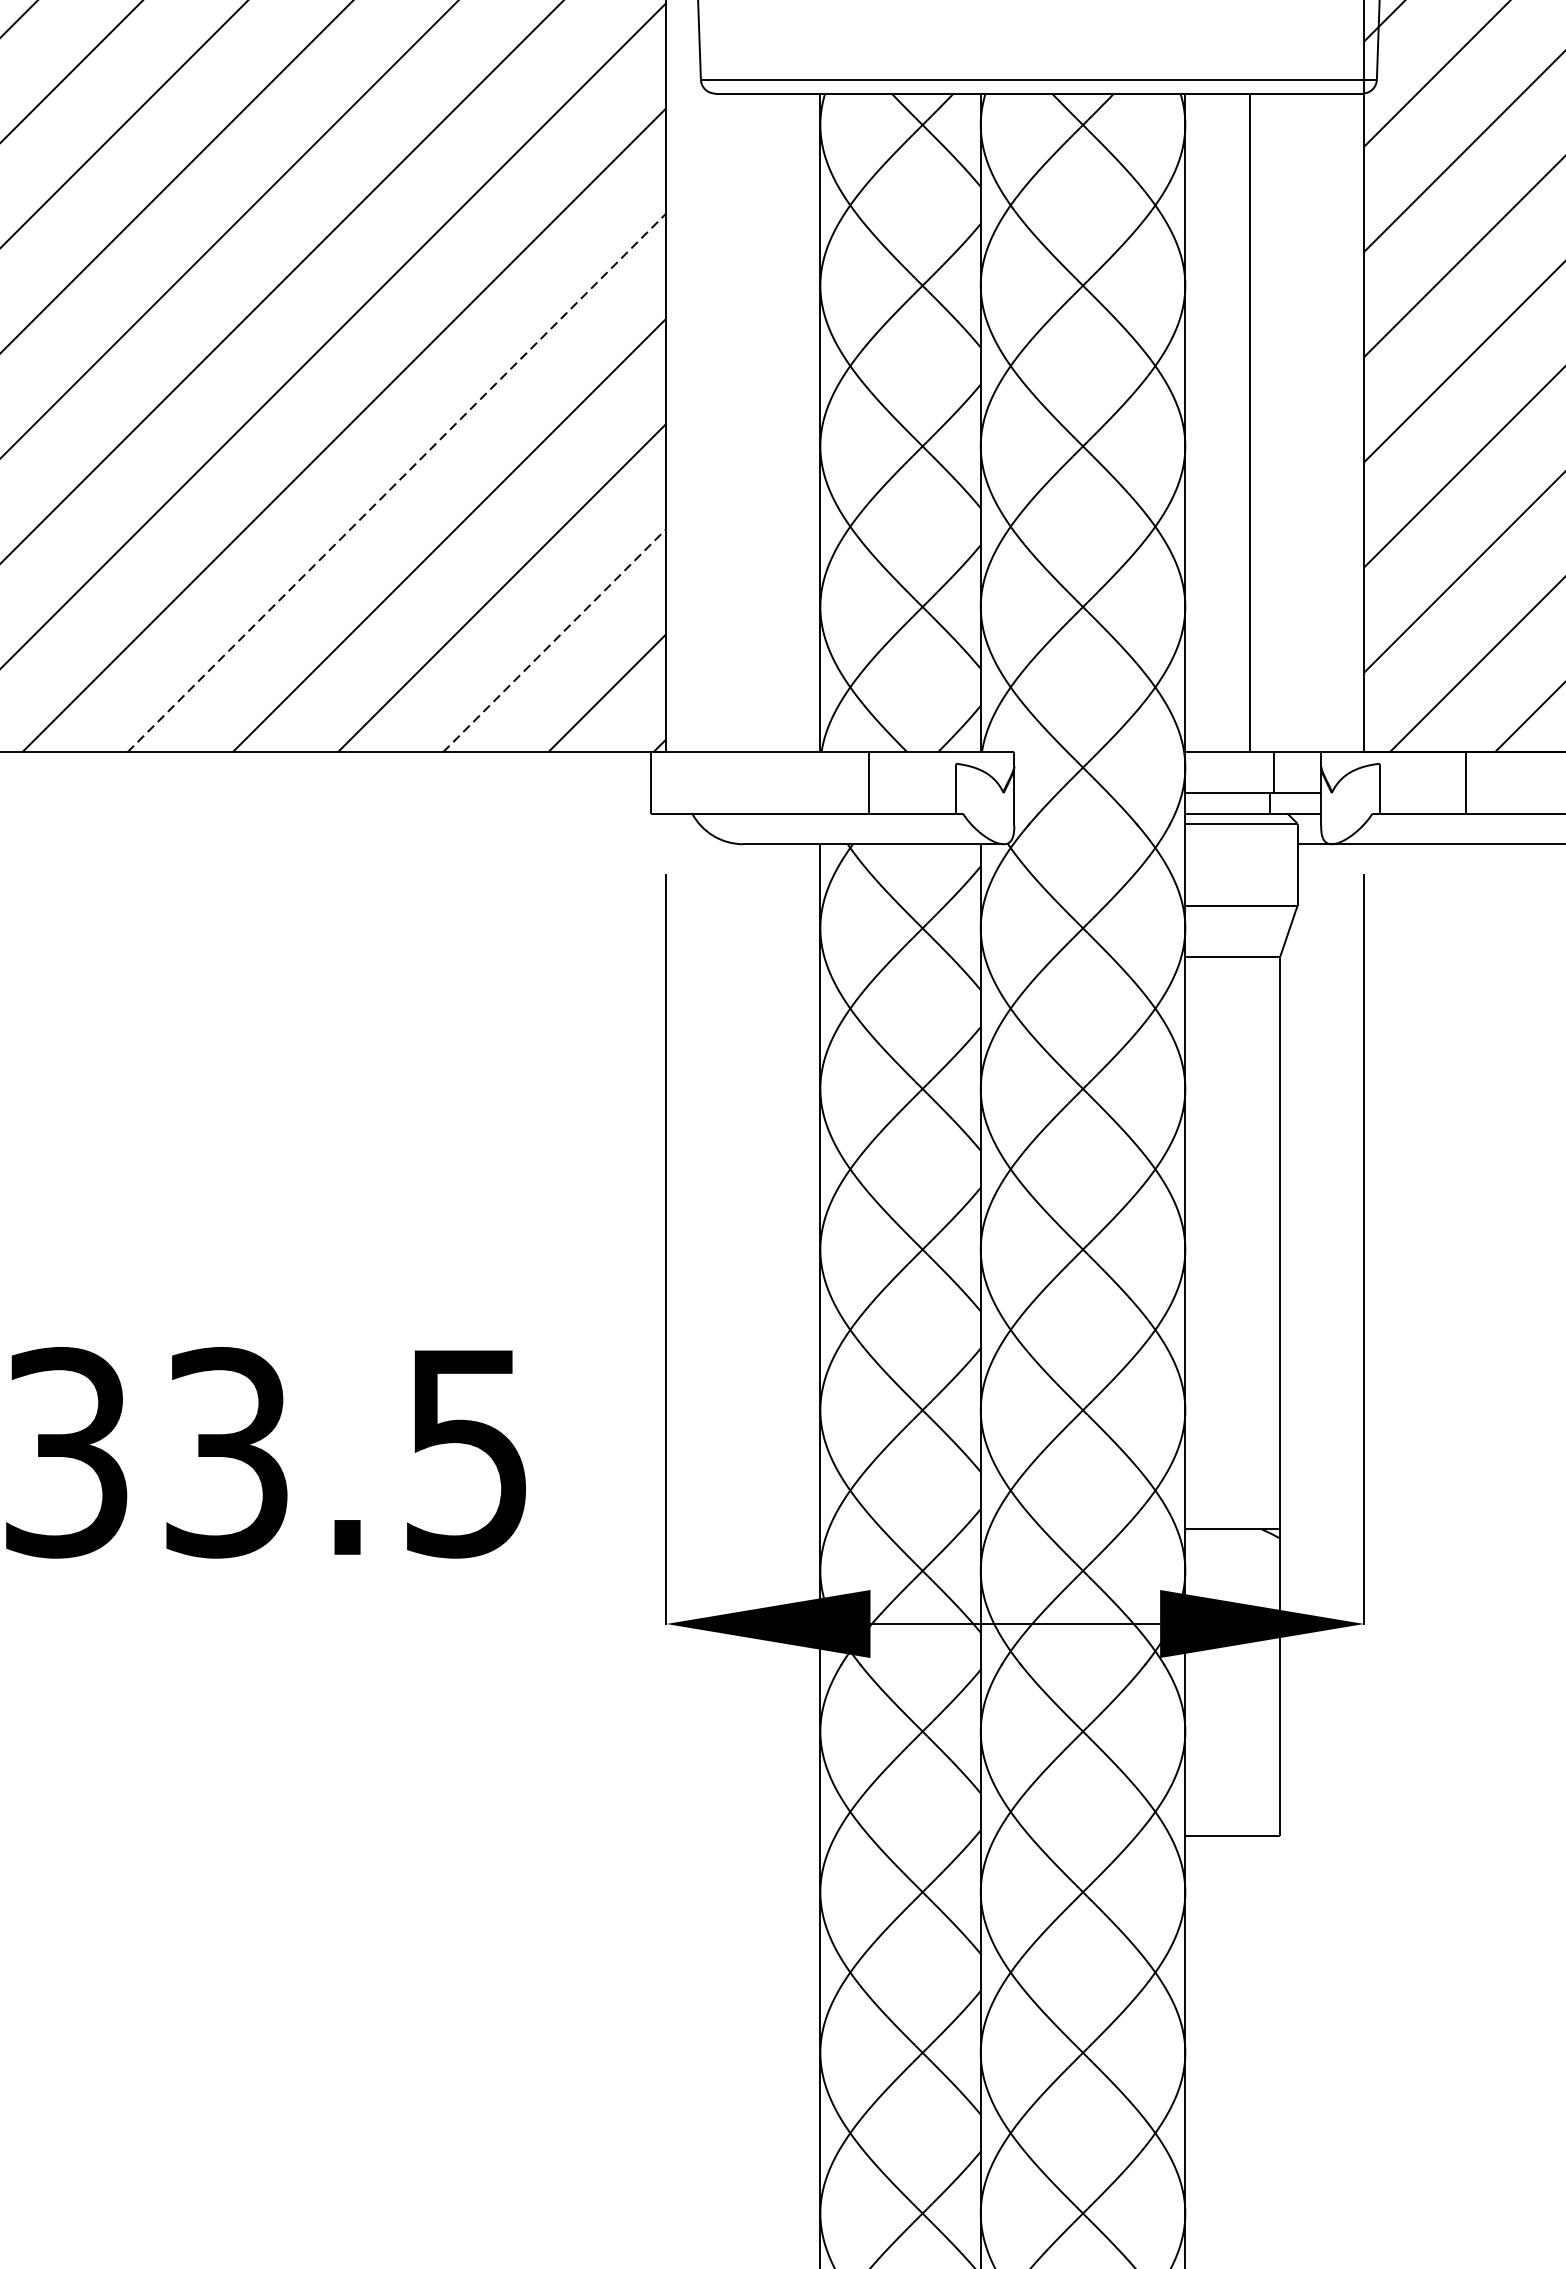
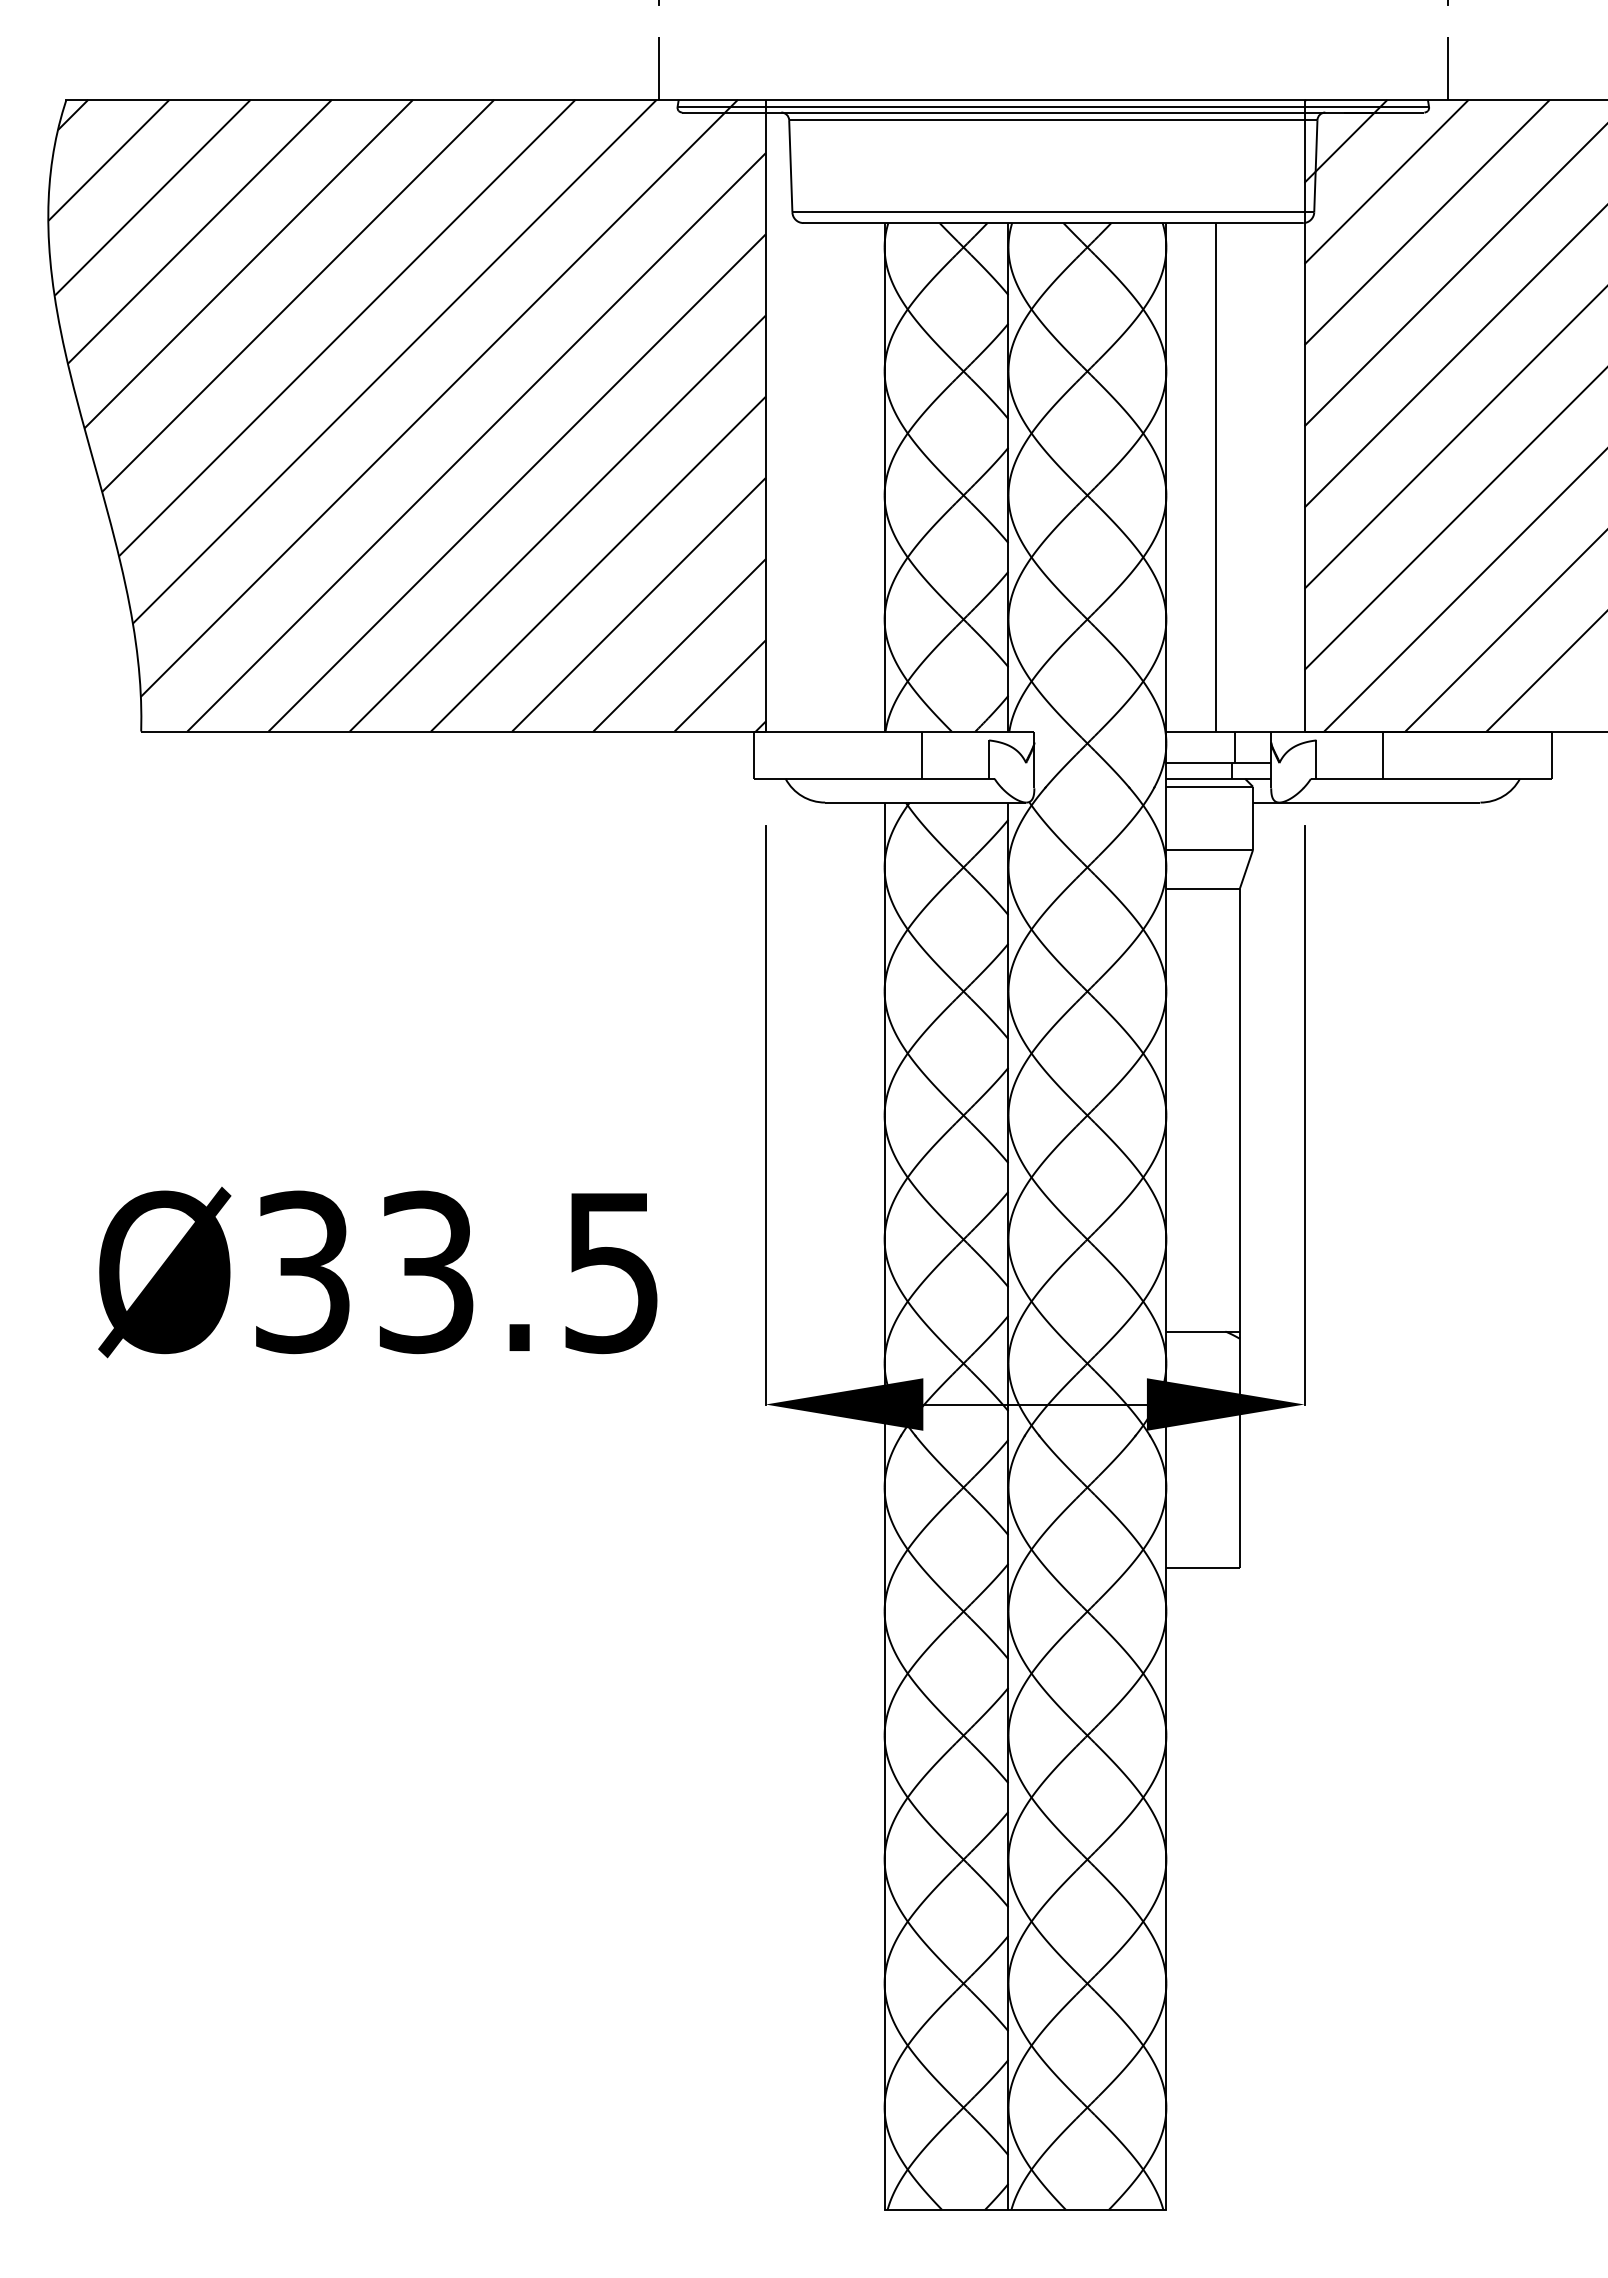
line: (397, 482) -> (558, 523), dashed -> solid
line: (554, 640) -> (679, 645), dashed -> solid

